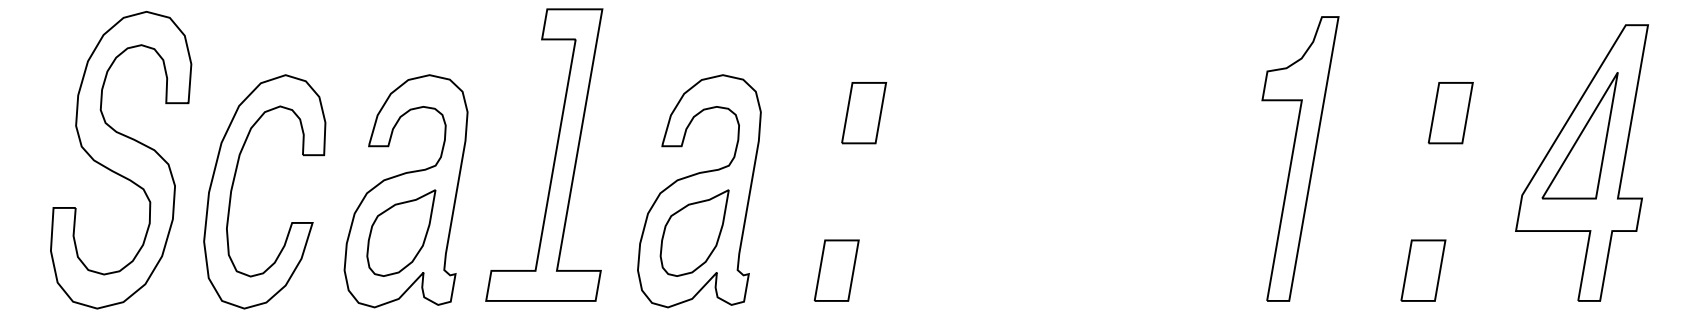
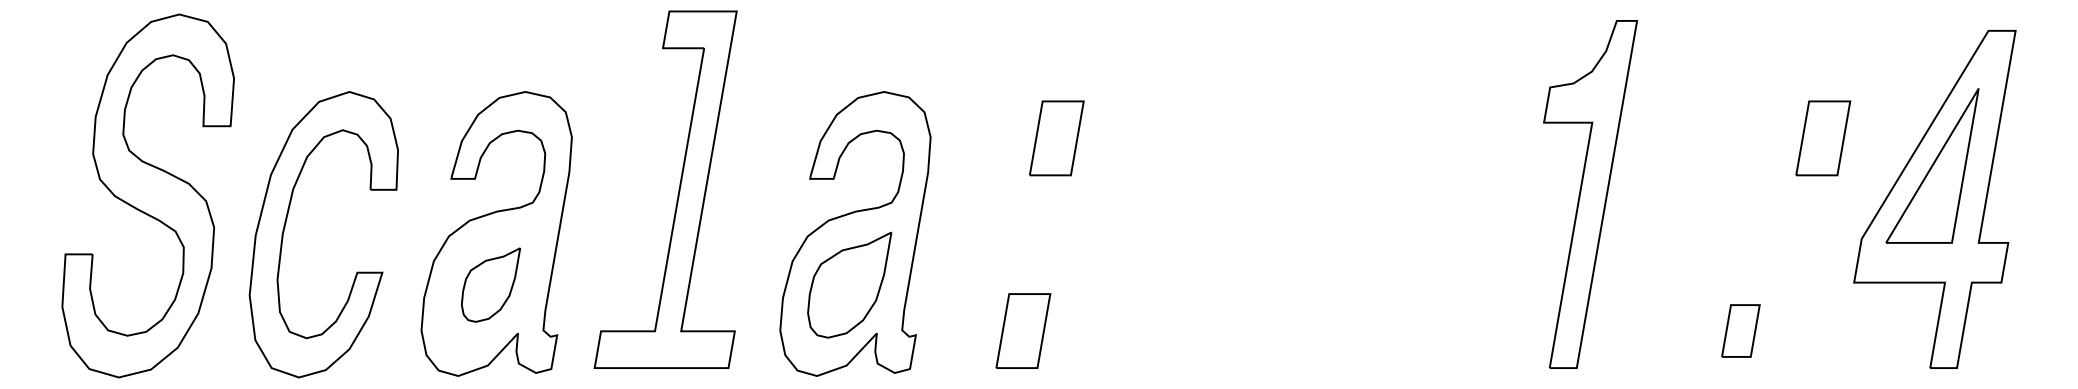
part: (1450, 113) -> (1822, 138), moved
part: (401, 232) -> (491, 284), size x0.7
part: (1423, 270) -> (1741, 330), size x0.7

